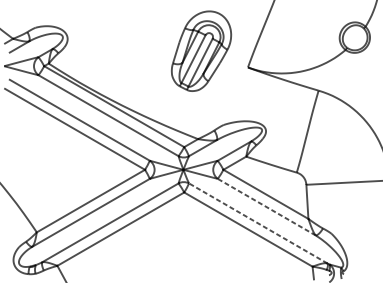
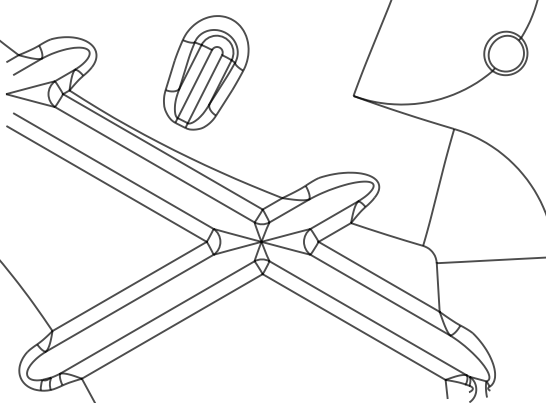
part: (201, 51) -> (206, 72), moved
line: (266, 207) -> (380, 295), dashed -> solid
line: (258, 223) -> (368, 318), dashed -> solid

